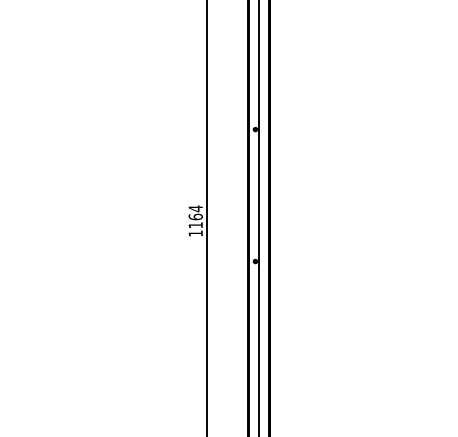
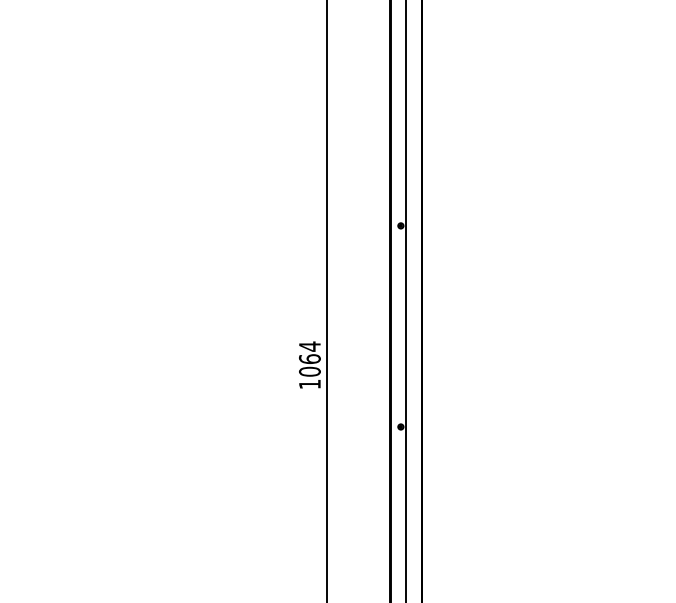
text: (195, 225) -> (309, 372), 1164 -> 1064

